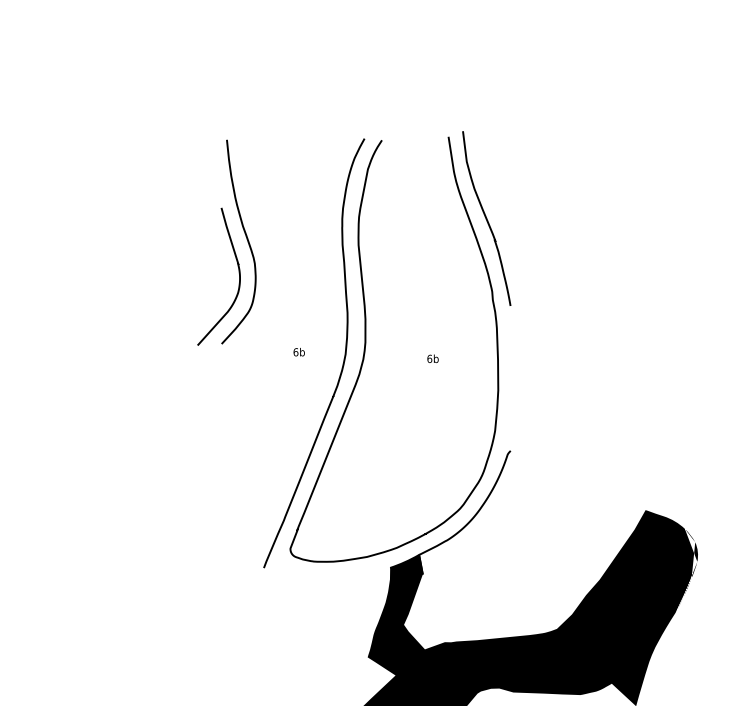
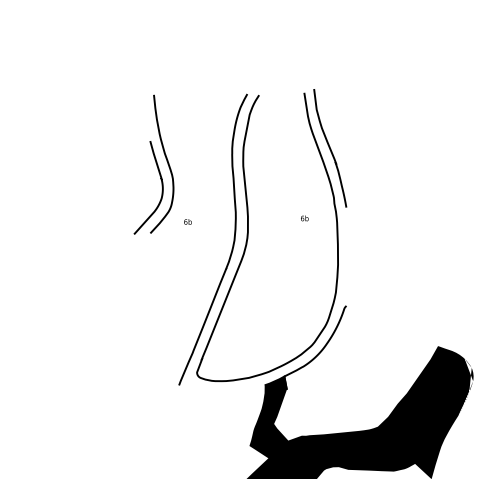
text: (298, 351) -> (187, 221), moved
text: (432, 358) -> (304, 218), moved

